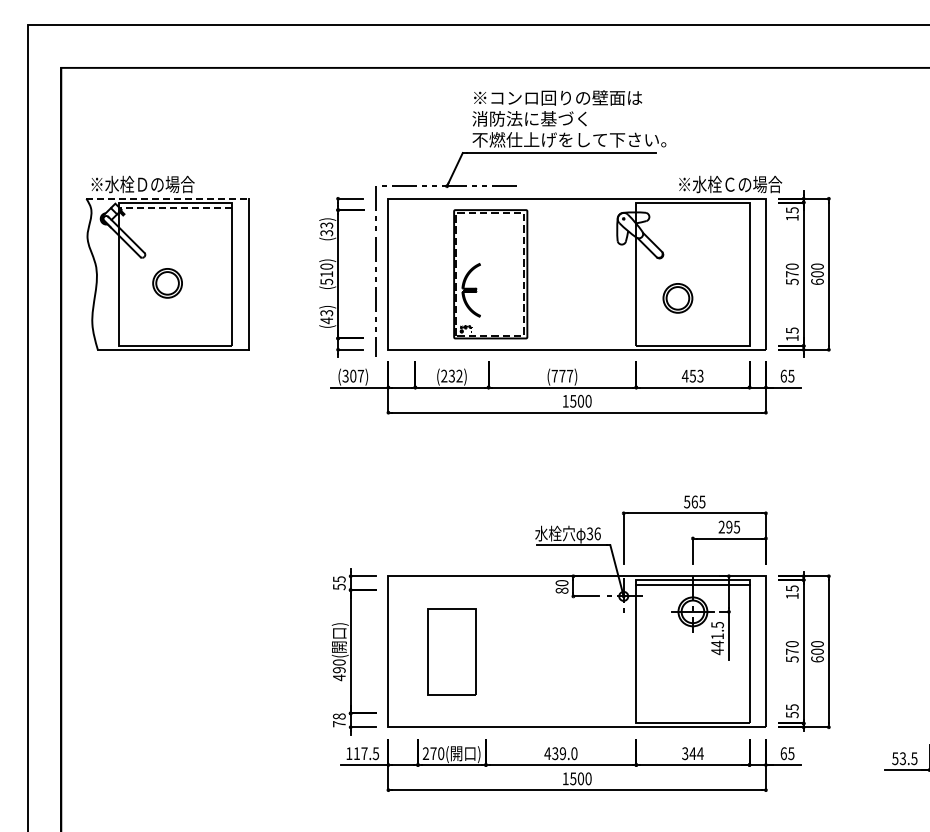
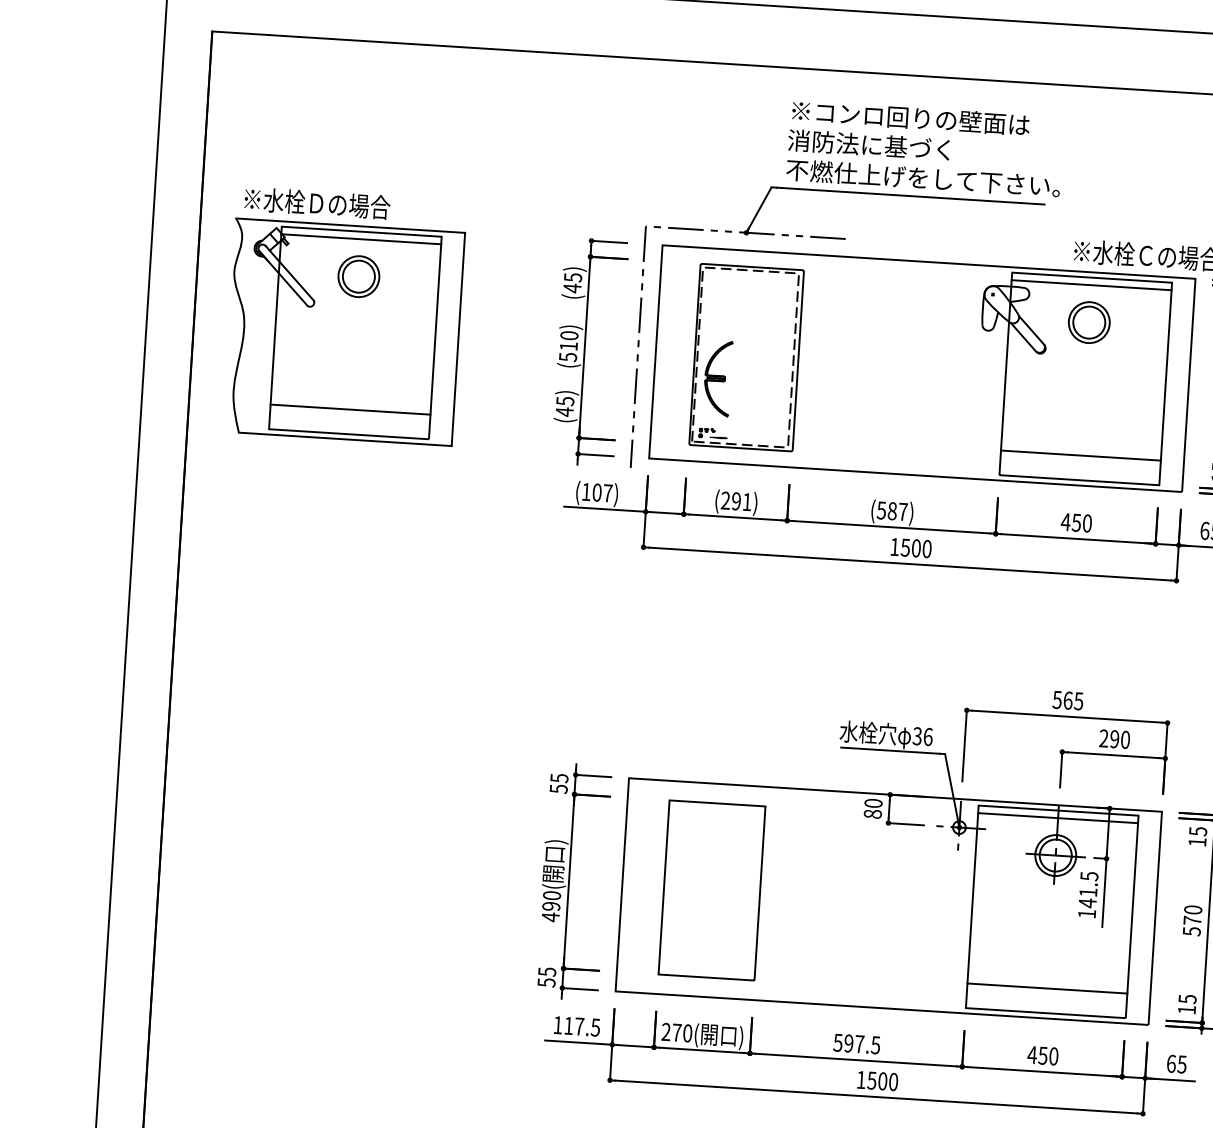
line: (168, 198) -> (352, 225), dashed -> solid
line: (175, 207) -> (361, 238), dashed -> solid
line: (692, 207) -> (1091, 284), added
text: (326, 229) -> (572, 283), (33) -> (45)
part: (490, 274) -> (746, 357), moved
part: (167, 283) -> (358, 276), moved
part: (677, 298) -> (1088, 322), moved
text: (326, 312) -> (565, 400), (43) -> (45)
line: (175, 328) -> (350, 409), added
line: (692, 328) -> (1080, 455), added
text: (345, 375) -> (586, 491), (307) -> (107)
text: (455, 375) -> (741, 500), (232) -> (291)
text: (558, 375) -> (886, 509), (777) -> (587)
text: (700, 375) -> (1087, 522), 453 -> 450
text: (736, 526) -> (1124, 738), 295 -> 290
part: (451, 651) -> (711, 890), size x1.43
text: (717, 651) -> (1086, 913), 441.5 -> 141.5
line: (692, 706) -> (1046, 989), added
text: (792, 714) -> (1187, 1009), 55 -> 15
text: (339, 720) -> (547, 977), 78 -> 55
text: (560, 753) -> (856, 1043), 439.0 -> 597.5
text: (692, 753) -> (1042, 1055), 344 -> 450

